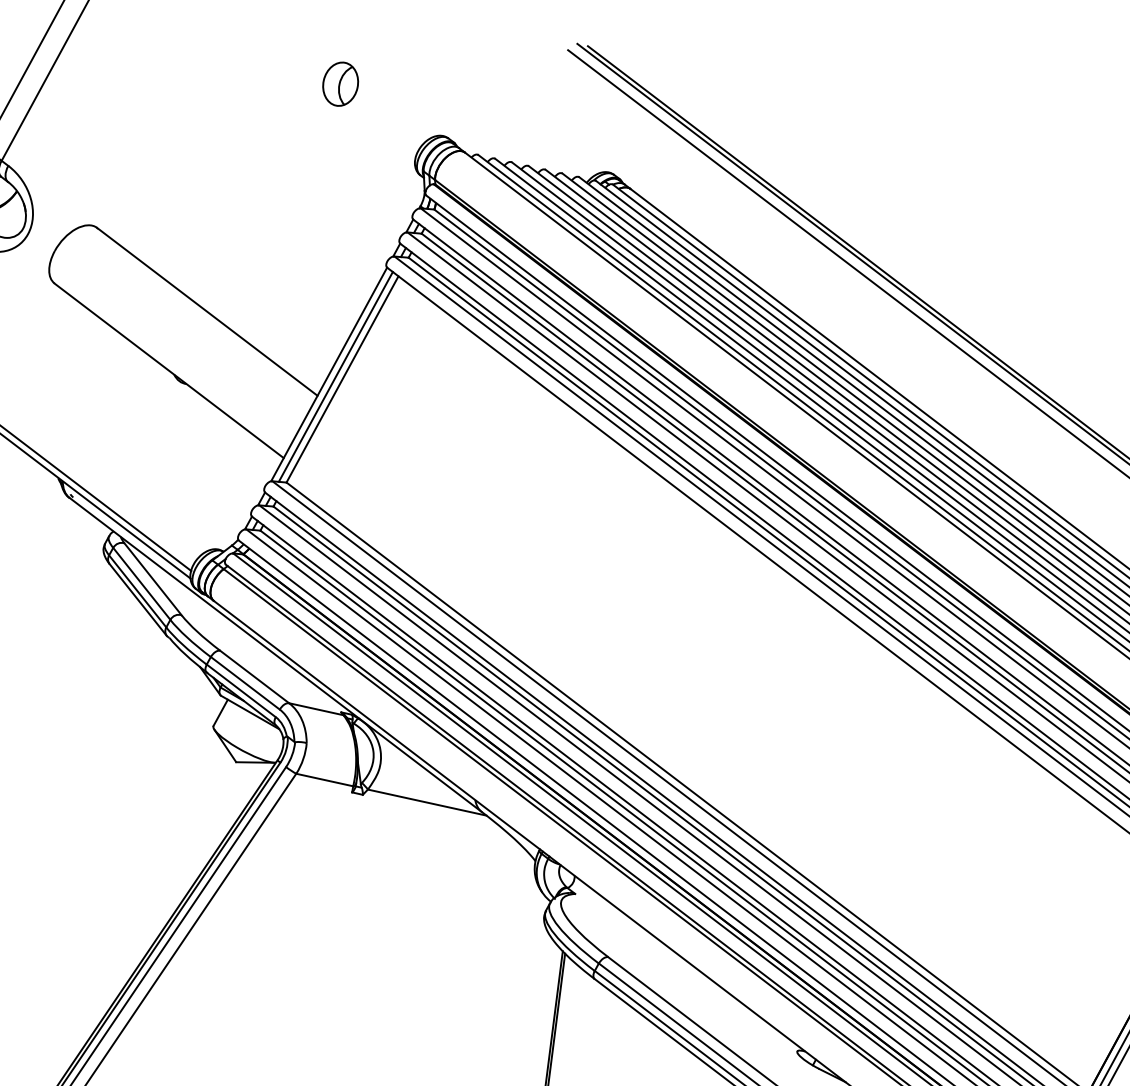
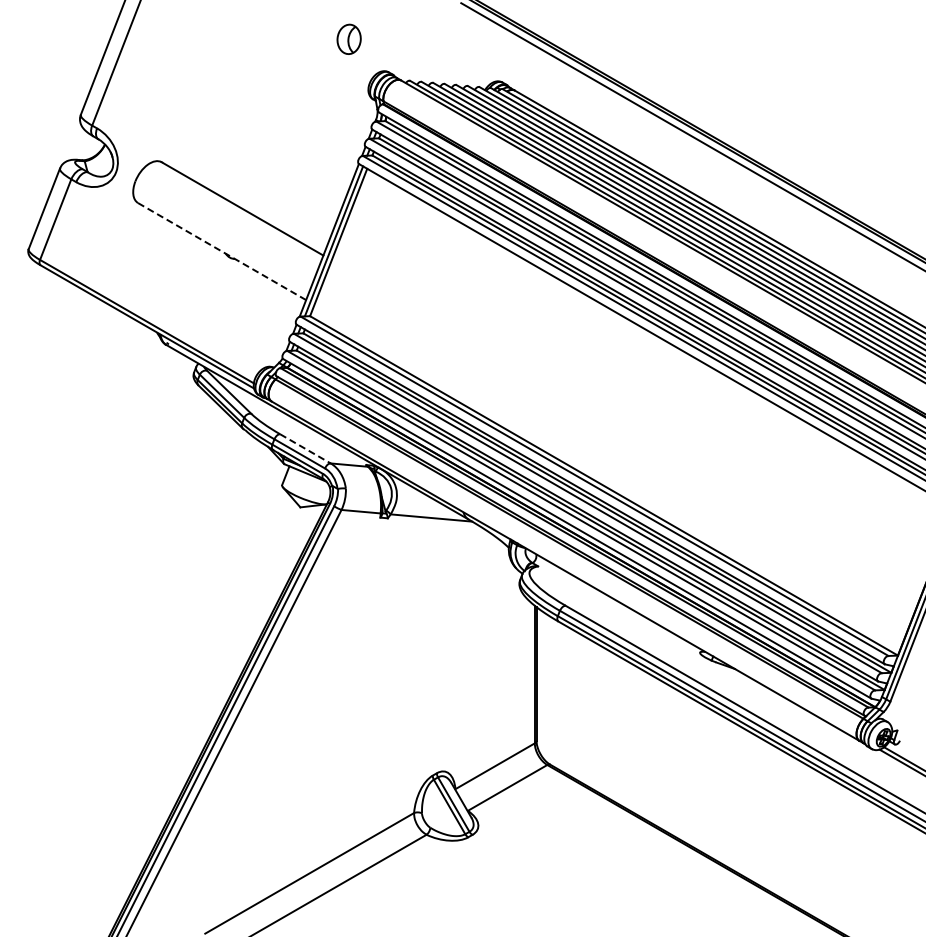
part: (339, 82) -> (348, 38), moved
line: (169, 370) -> (222, 251), solid -> dashed
line: (254, 677) -> (305, 449), solid -> dashed

